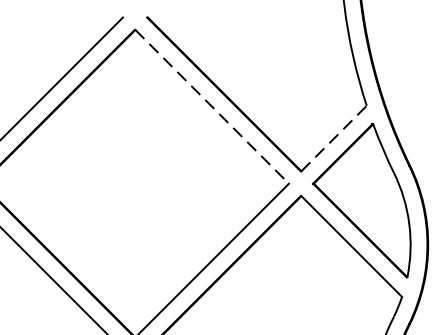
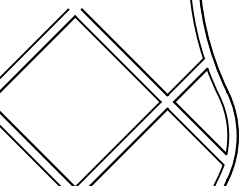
line: (213, 107) -> (118, 59), dashed -> solid
line: (333, 137) -> (185, 76), dashed -> solid

